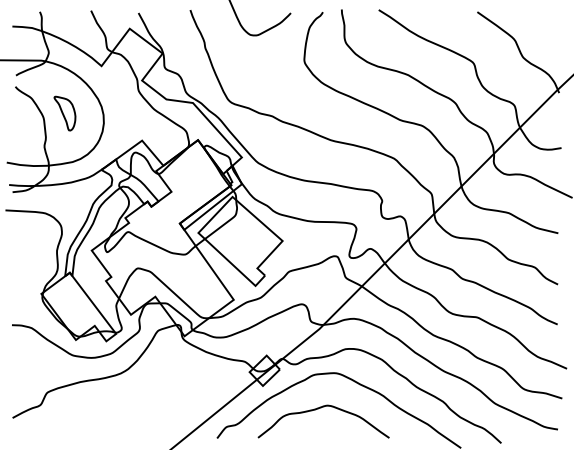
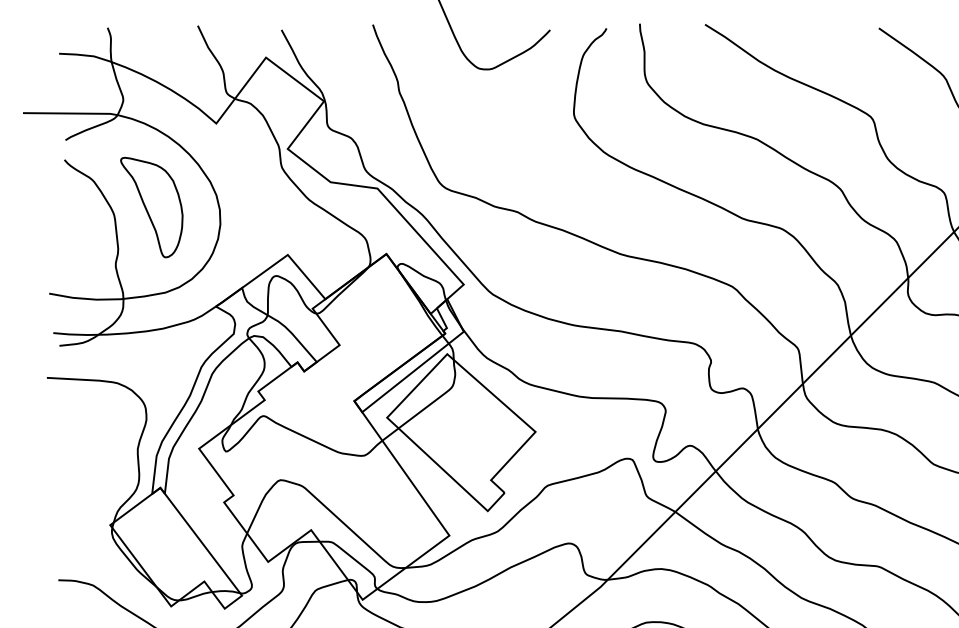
part: (64, 113) -> (150, 207), size x1.67

